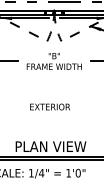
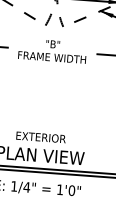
text: (50, 106) -> (41, 136), moved

